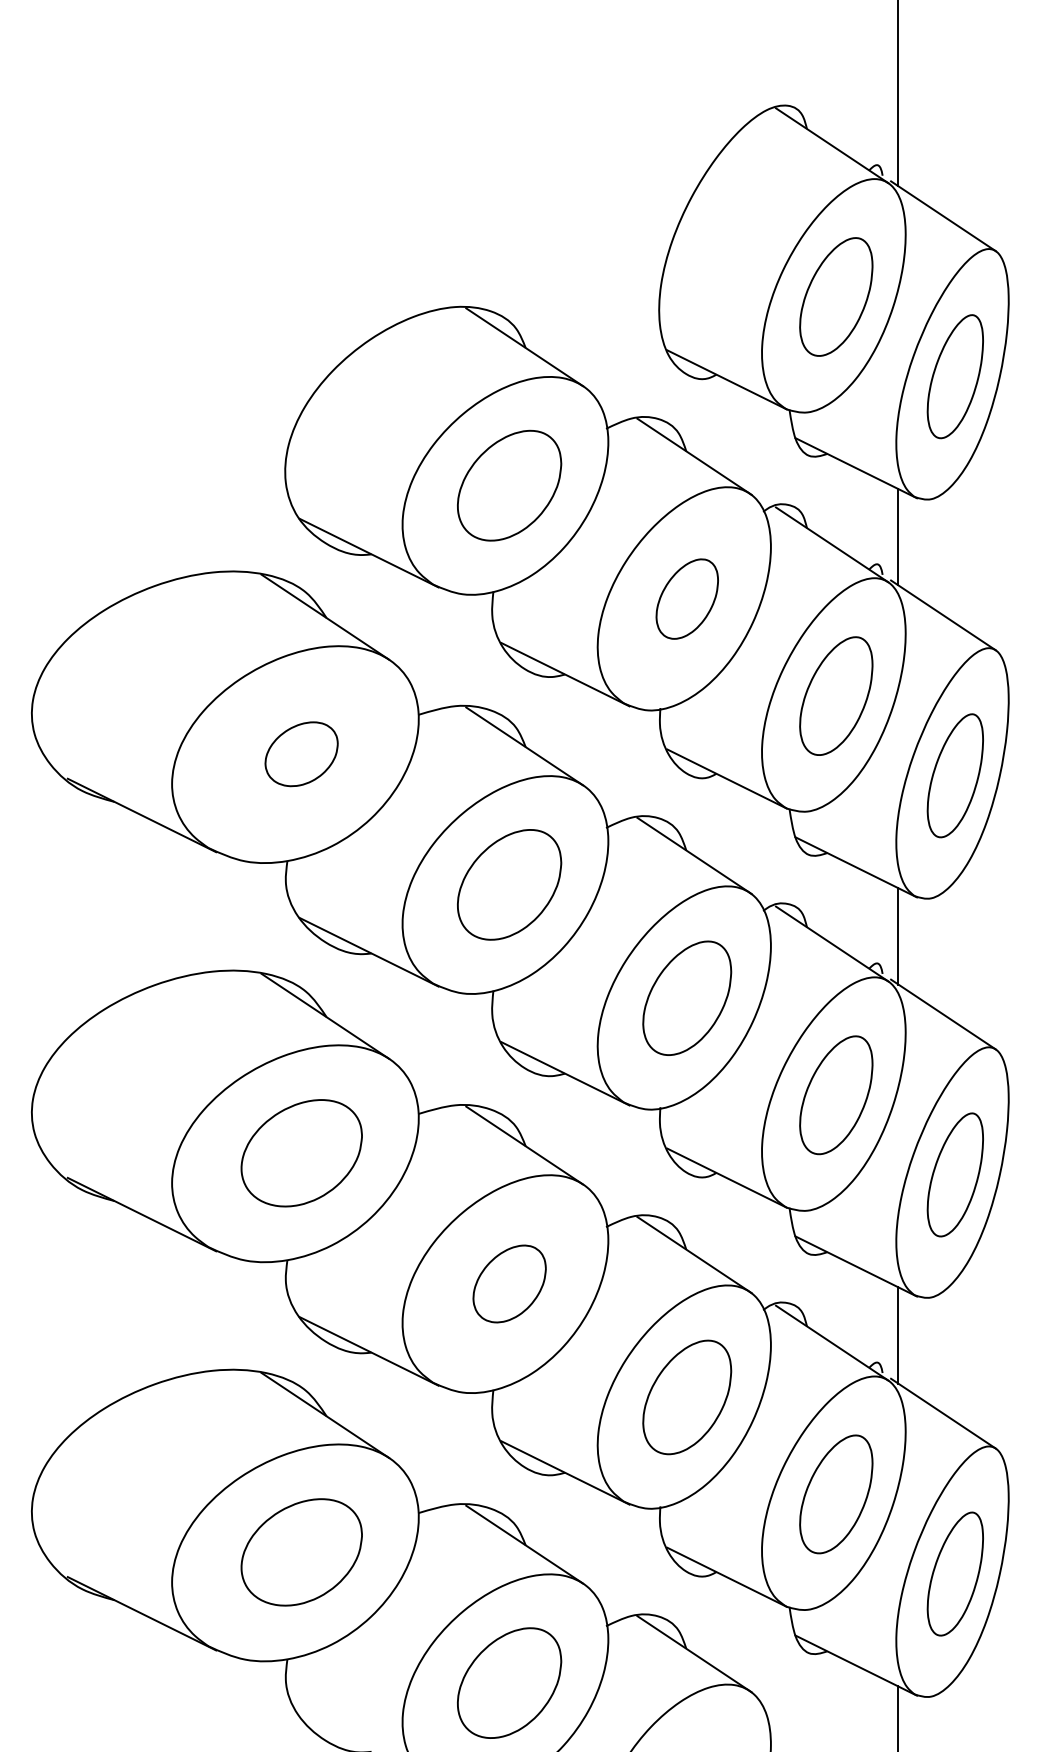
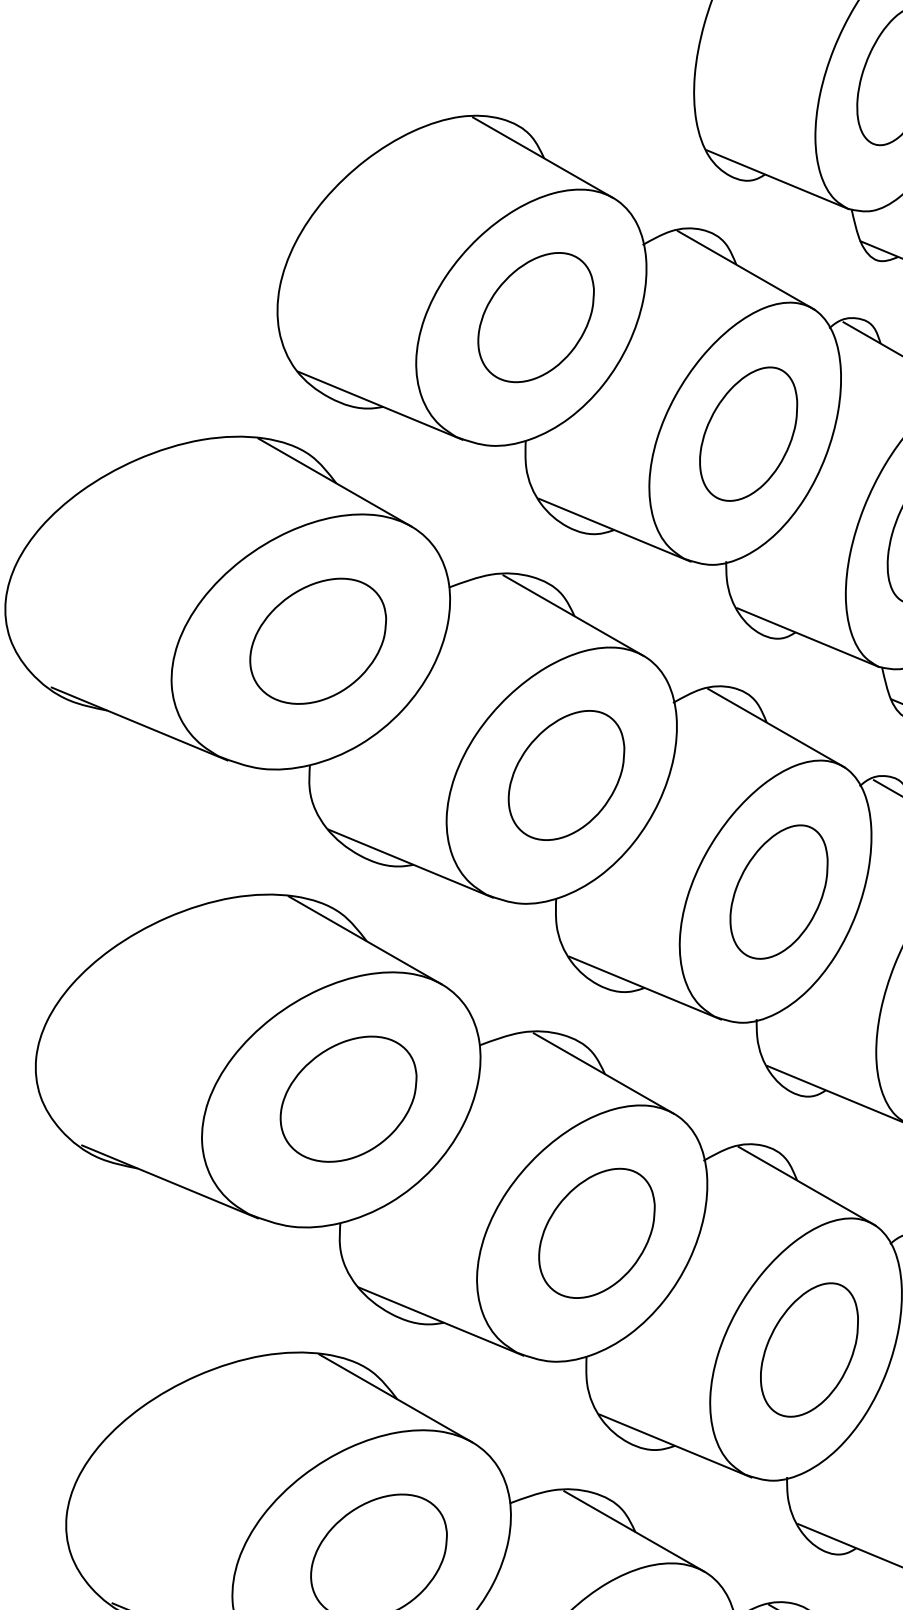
part: (687, 598) -> (748, 433), size x1.43
part: (301, 754) -> (317, 641), size x1.67
part: (509, 1283) -> (596, 1232), size x1.43

